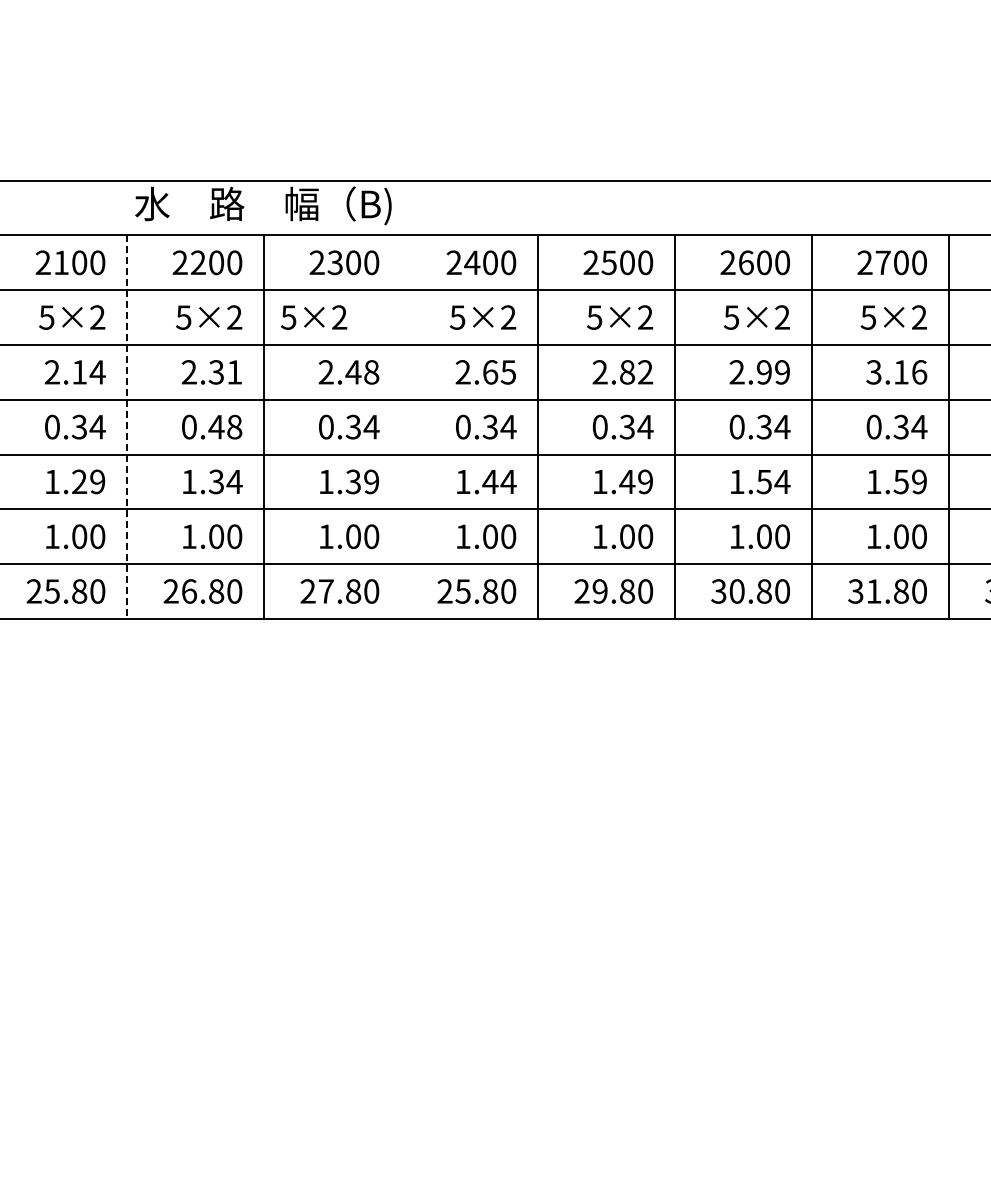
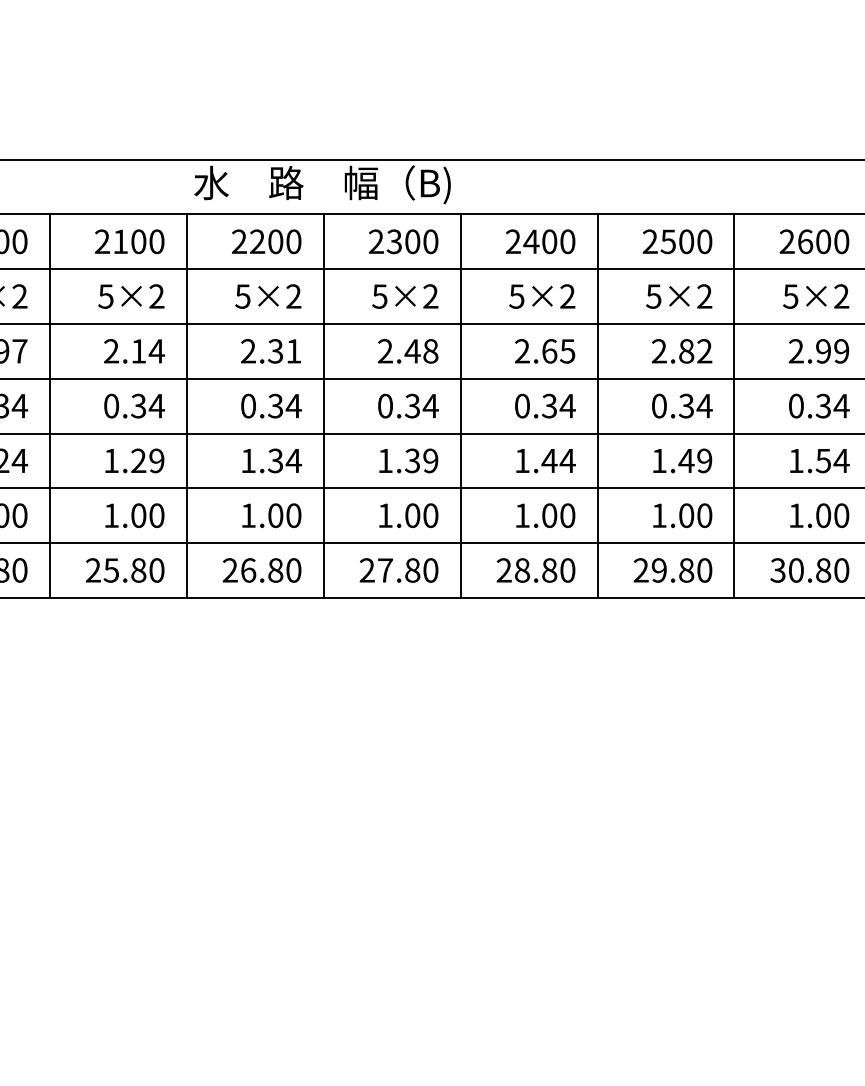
text: (314, 317) -> (405, 296), moved
text: (225, 426) -> (284, 405), 0.48 -> 0.34
line: (401, 426) -> (460, 405), added
line: (127, 427) -> (186, 406), dashed -> solid
text: (462, 591) -> (521, 570), 25.80 -> 28.80

